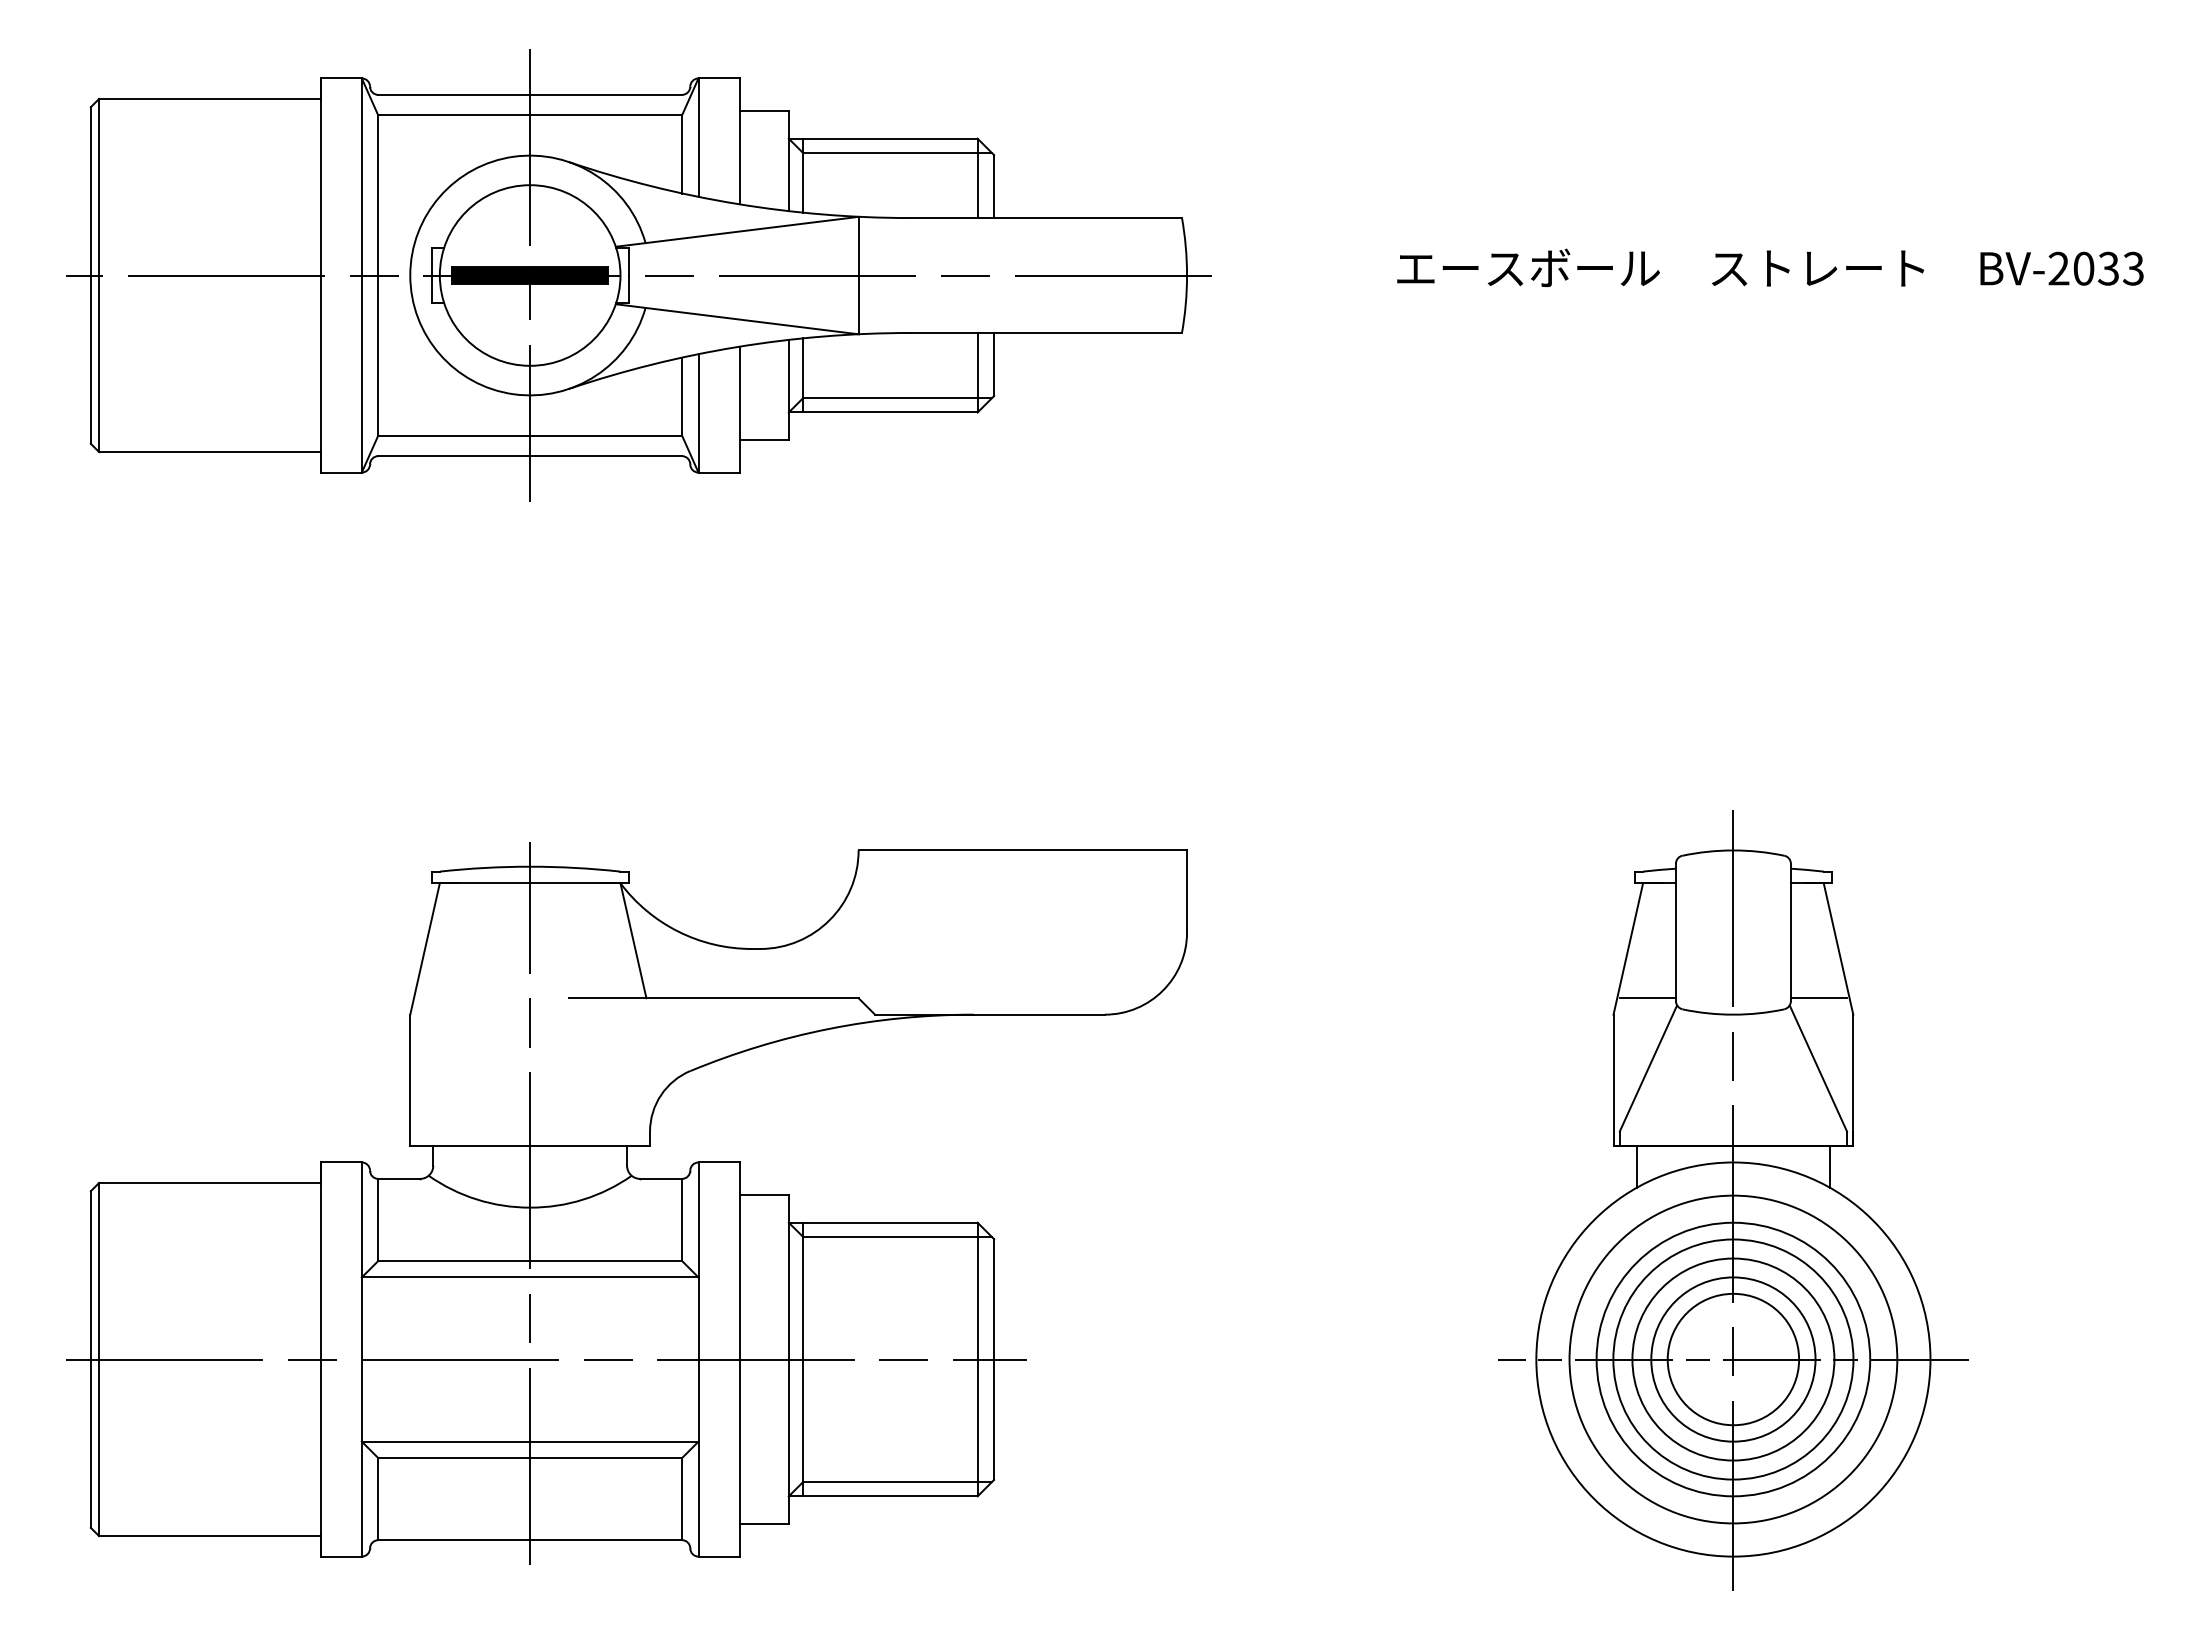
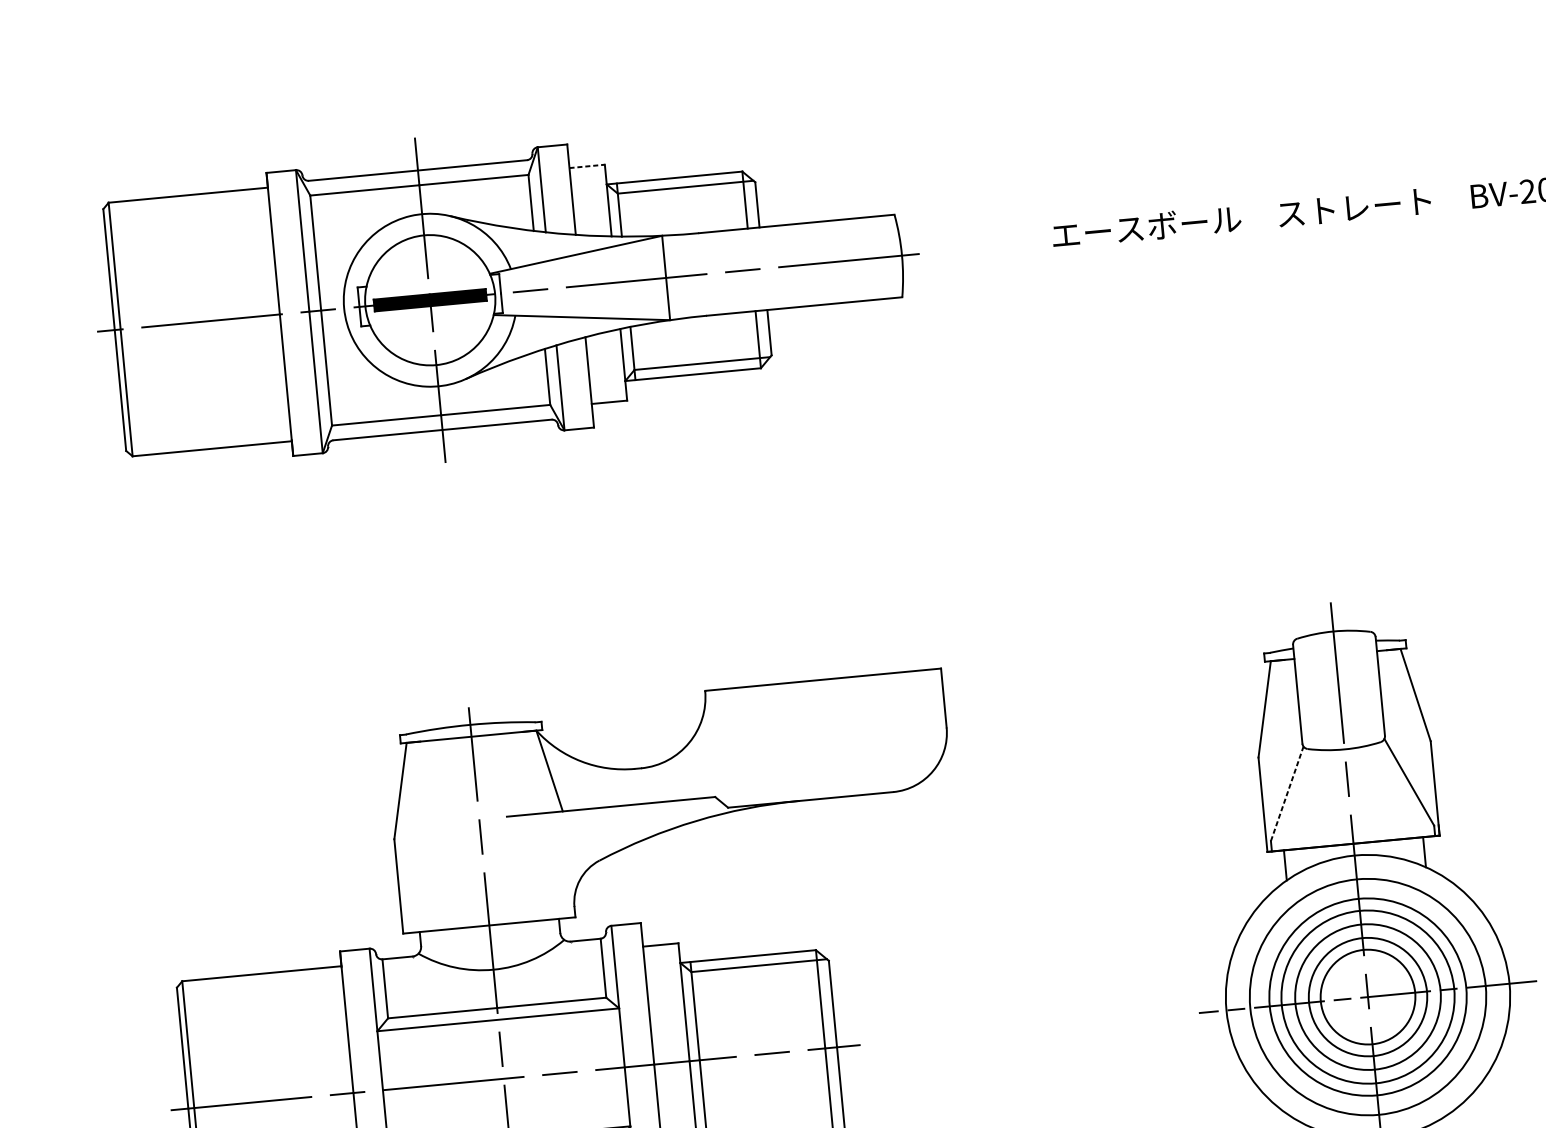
line: (764, 111) -> (587, 166), solid -> dashed
line: (1647, 998) -> (1281, 743), removed
line: (1818, 998) -> (1404, 732), removed
line: (1648, 1068) -> (1287, 793), solid -> dashed

